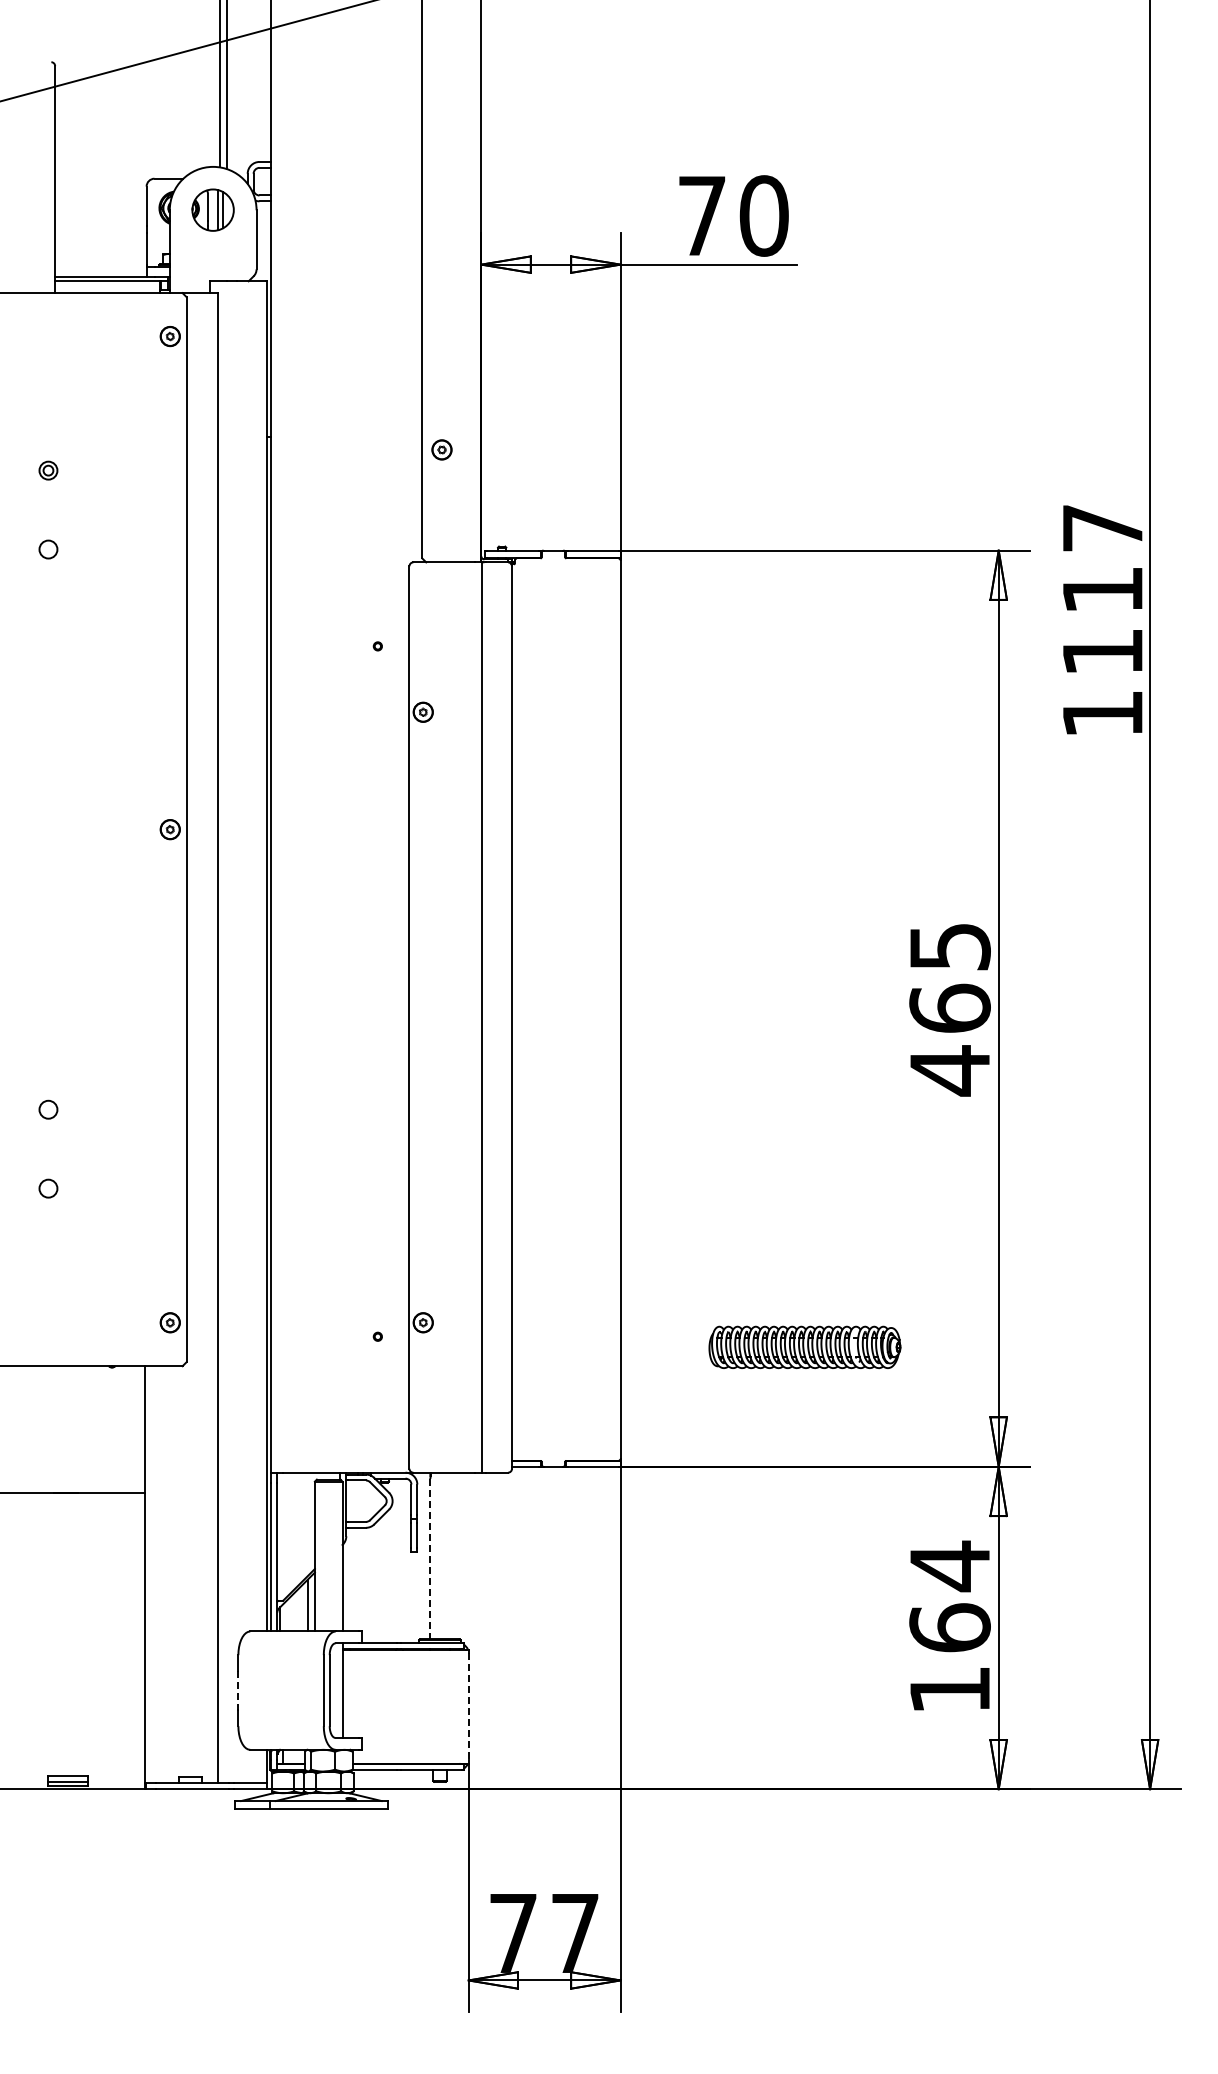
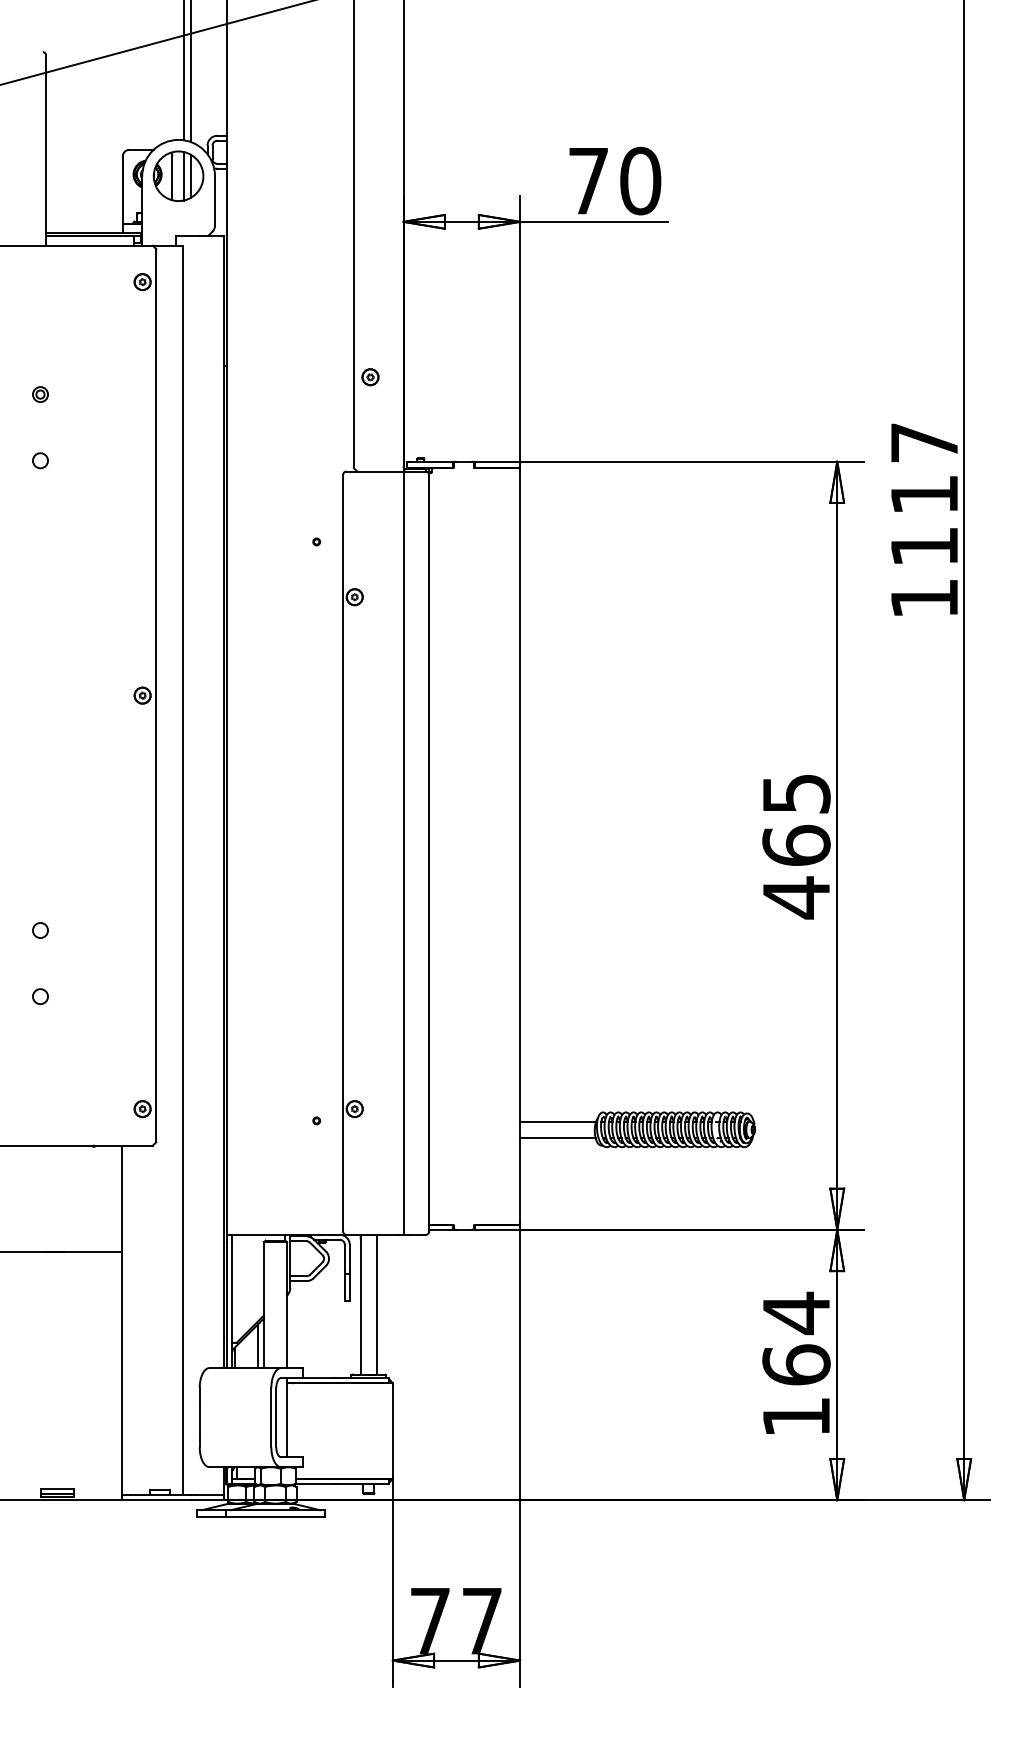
part: (212, 209) -> (178, 175), size x1.43
line: (665, 1337) -> (557, 1121), added
line: (665, 1357) -> (557, 1138), added
line: (449, 1555) -> (376, 1304), added
line: (430, 1559) -> (360, 1307), dashed -> solid
line: (238, 1690) -> (199, 1417), dashed -> solid
line: (468, 1707) -> (392, 1431), dashed -> solid

